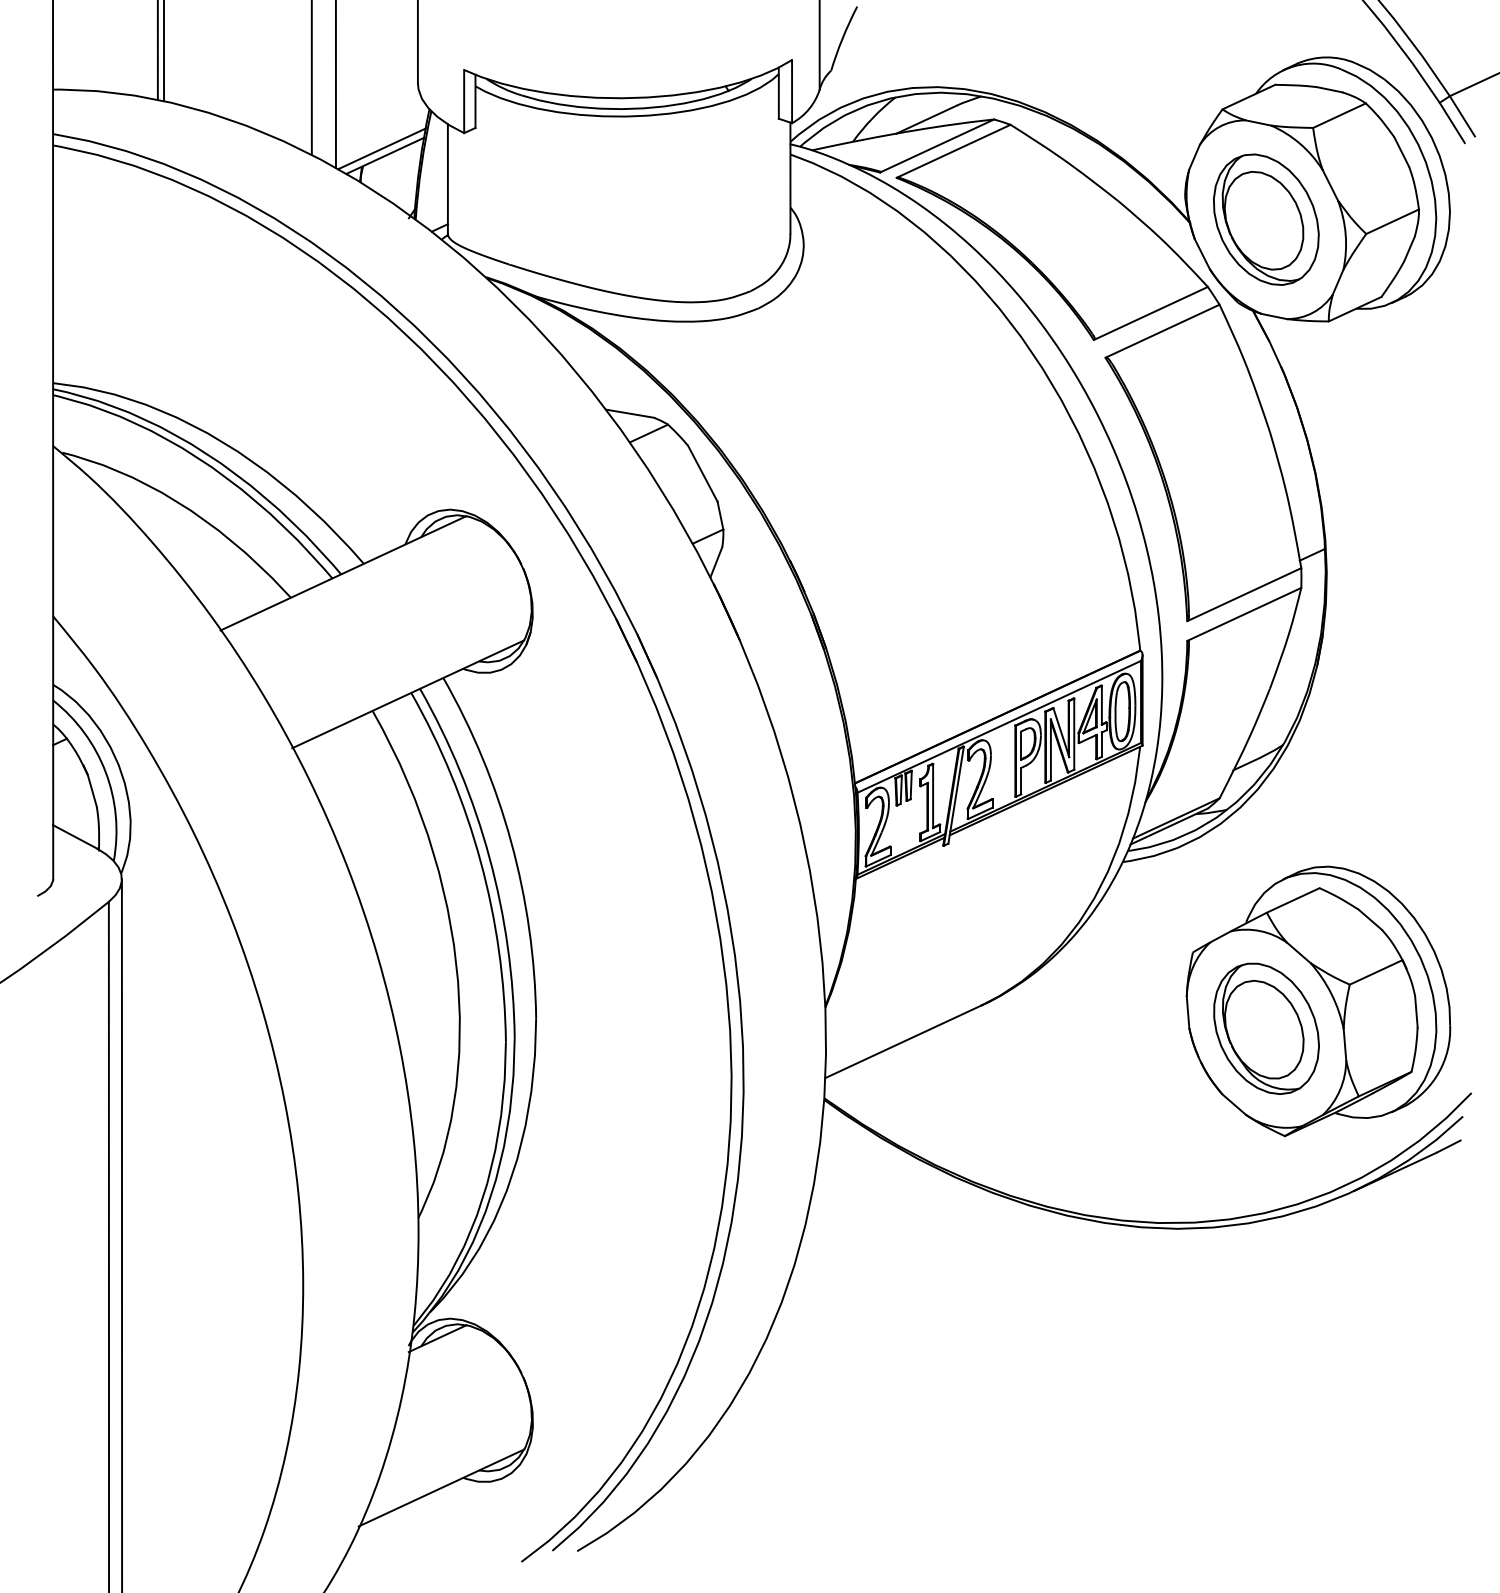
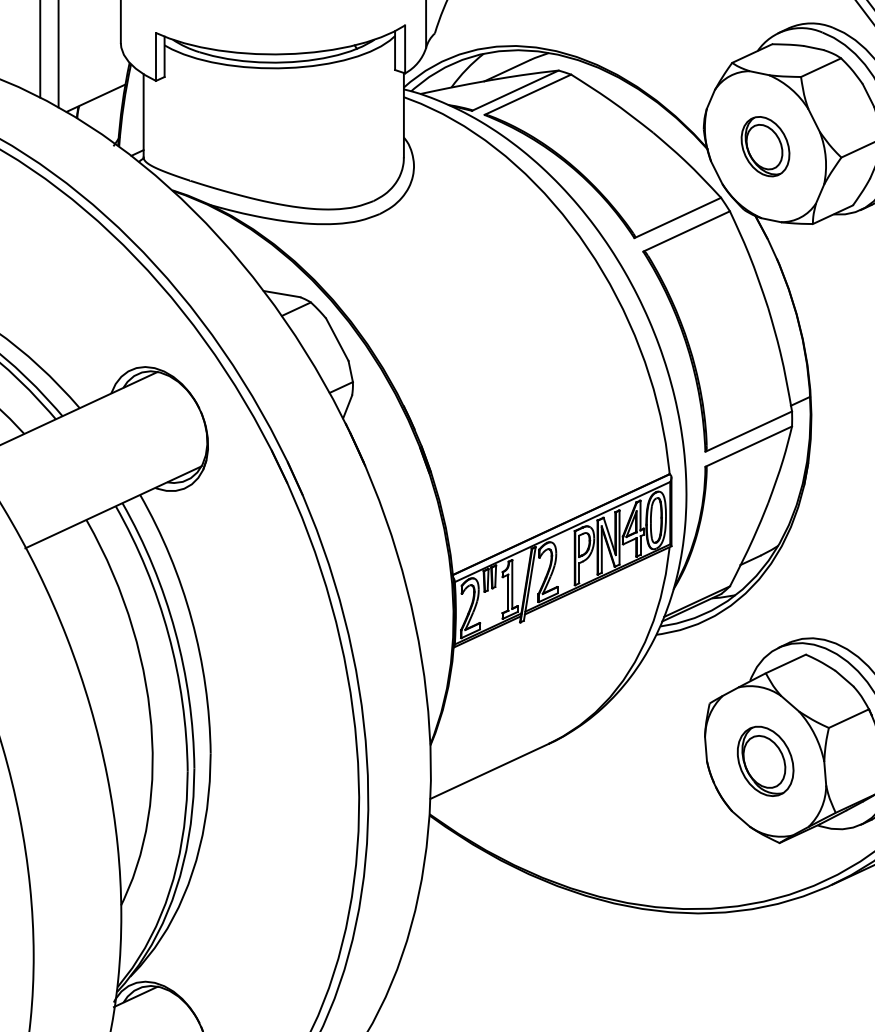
line: (381, 148) -> (93, 92), removed
part: (1266, 219) -> (765, 146), size x0.6
part: (1266, 1028) -> (765, 761), size x0.7

